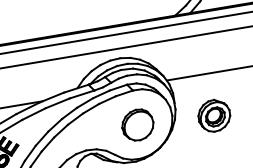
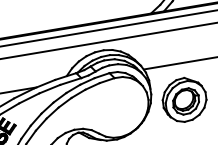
part: (214, 115) -> (184, 99), size x1.6
part: (137, 124) -> (118, 107), removed

